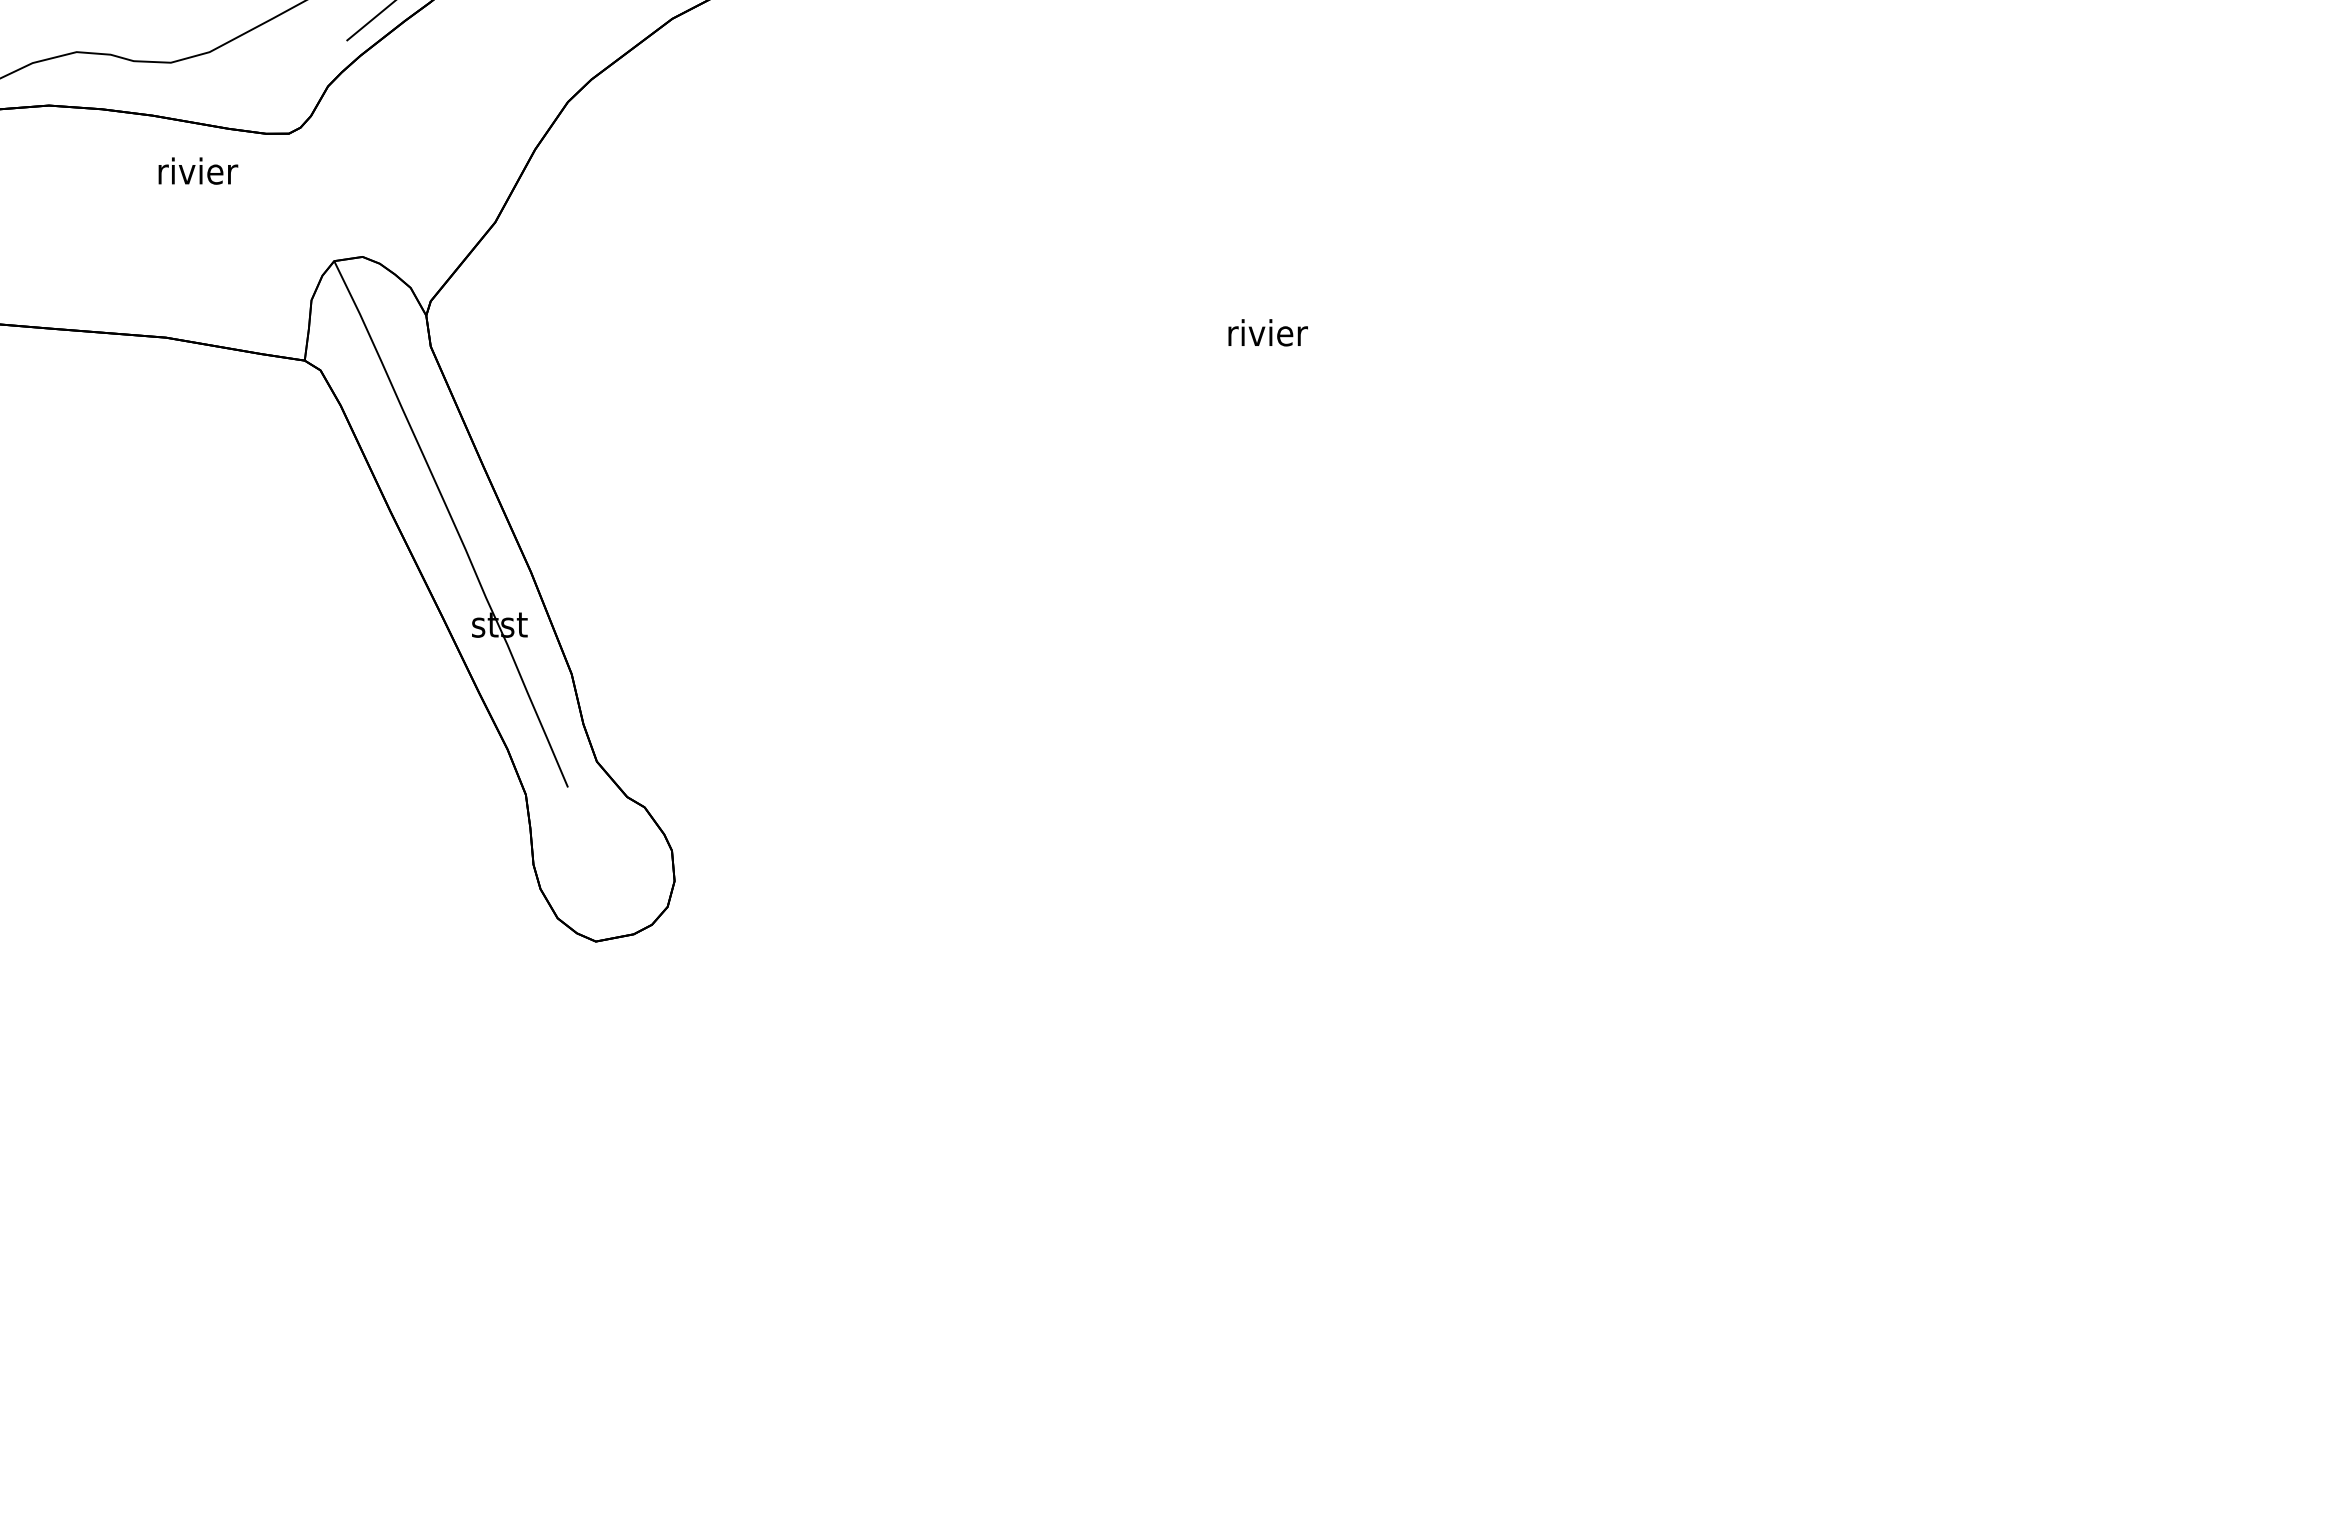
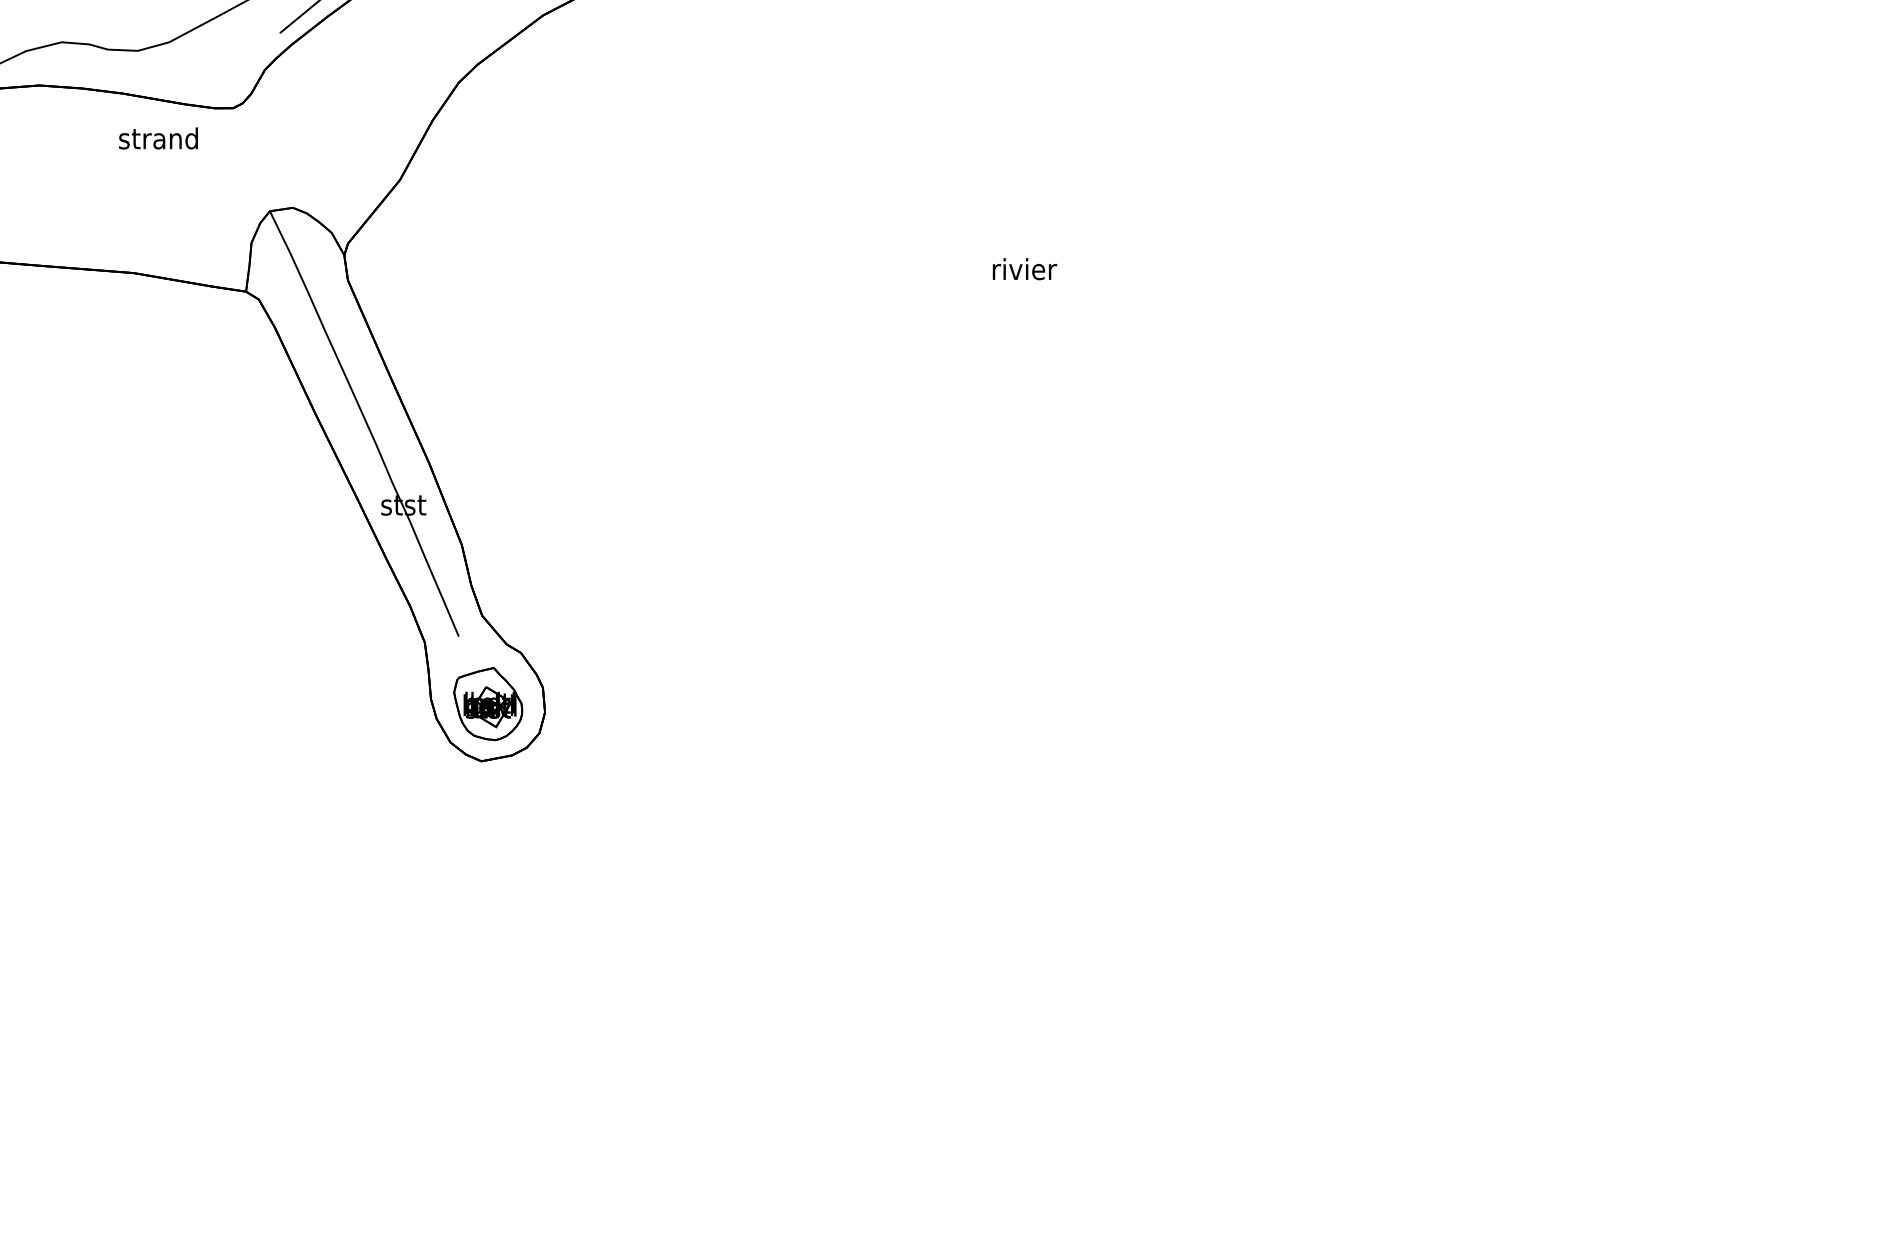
text: (196, 170) -> (158, 137), rivier -> strand
part: (604, 870) -> (488, 703), added

